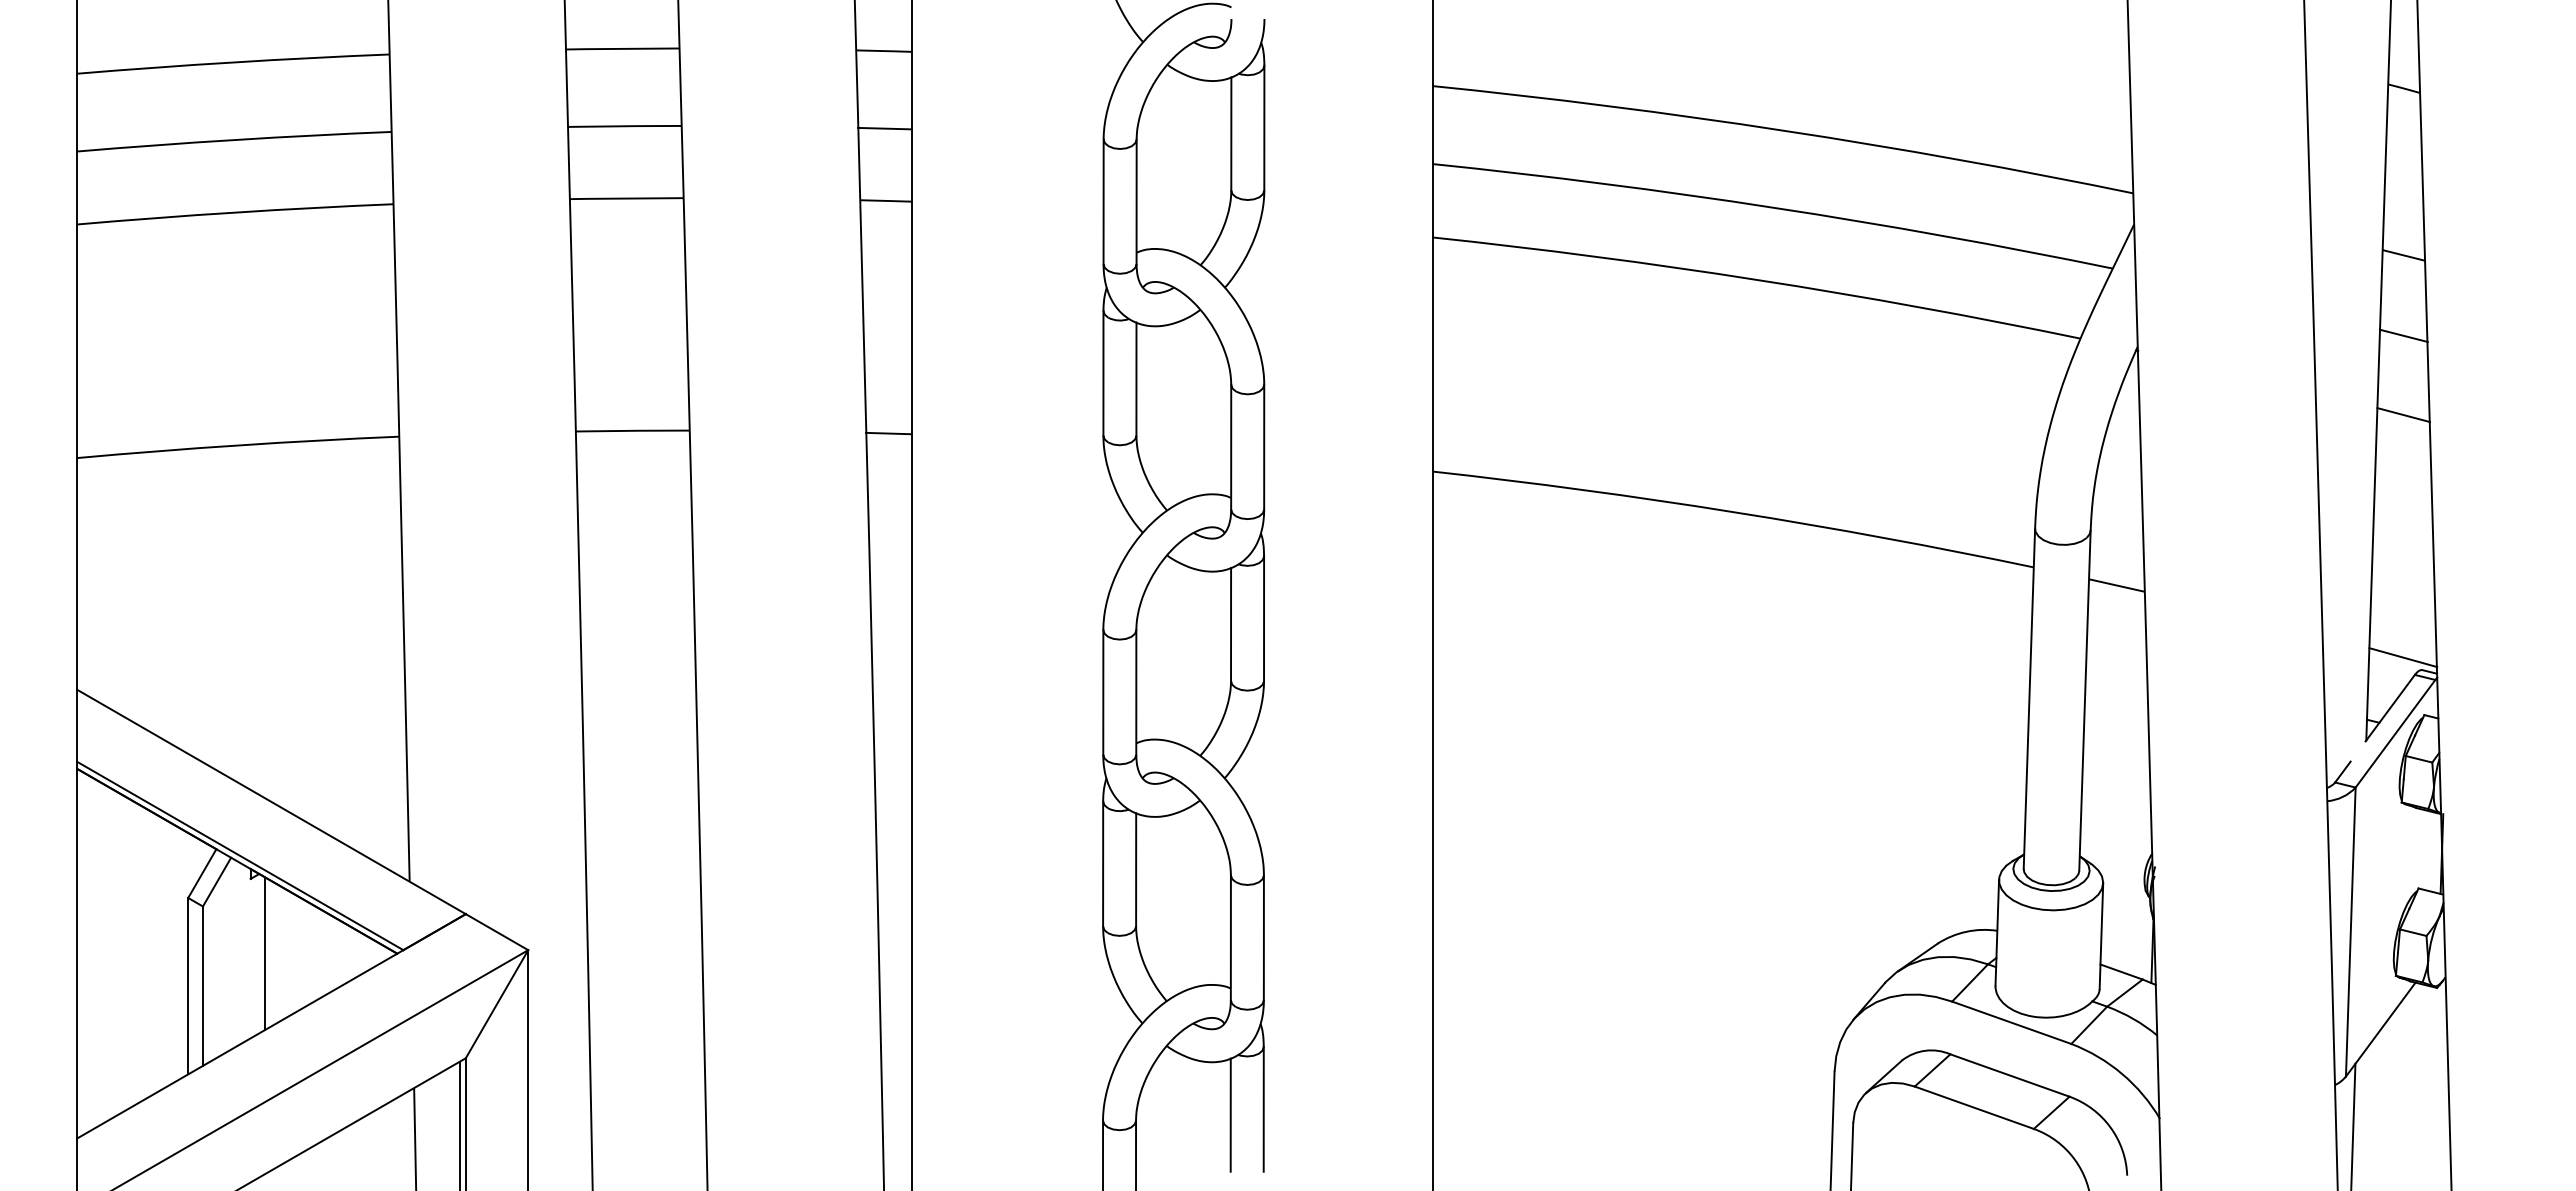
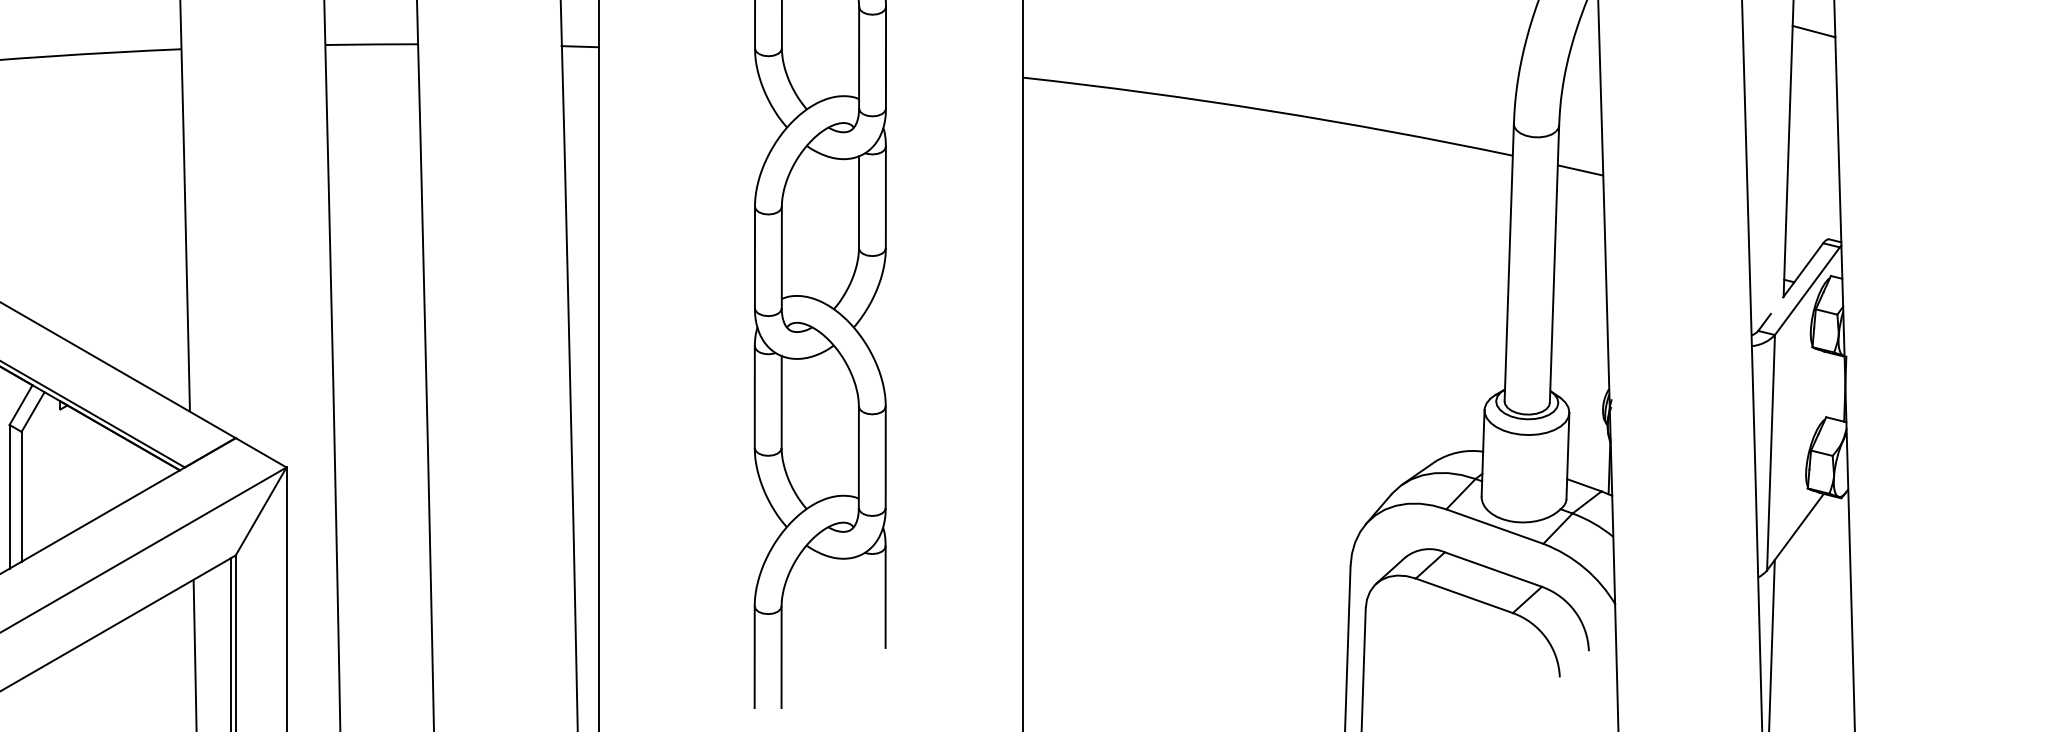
line: (2403, 657) -> (1813, 229), removed
line: (265, 953) -> (72, 470), removed
line: (1230, 1114) -> (858, 601), removed

